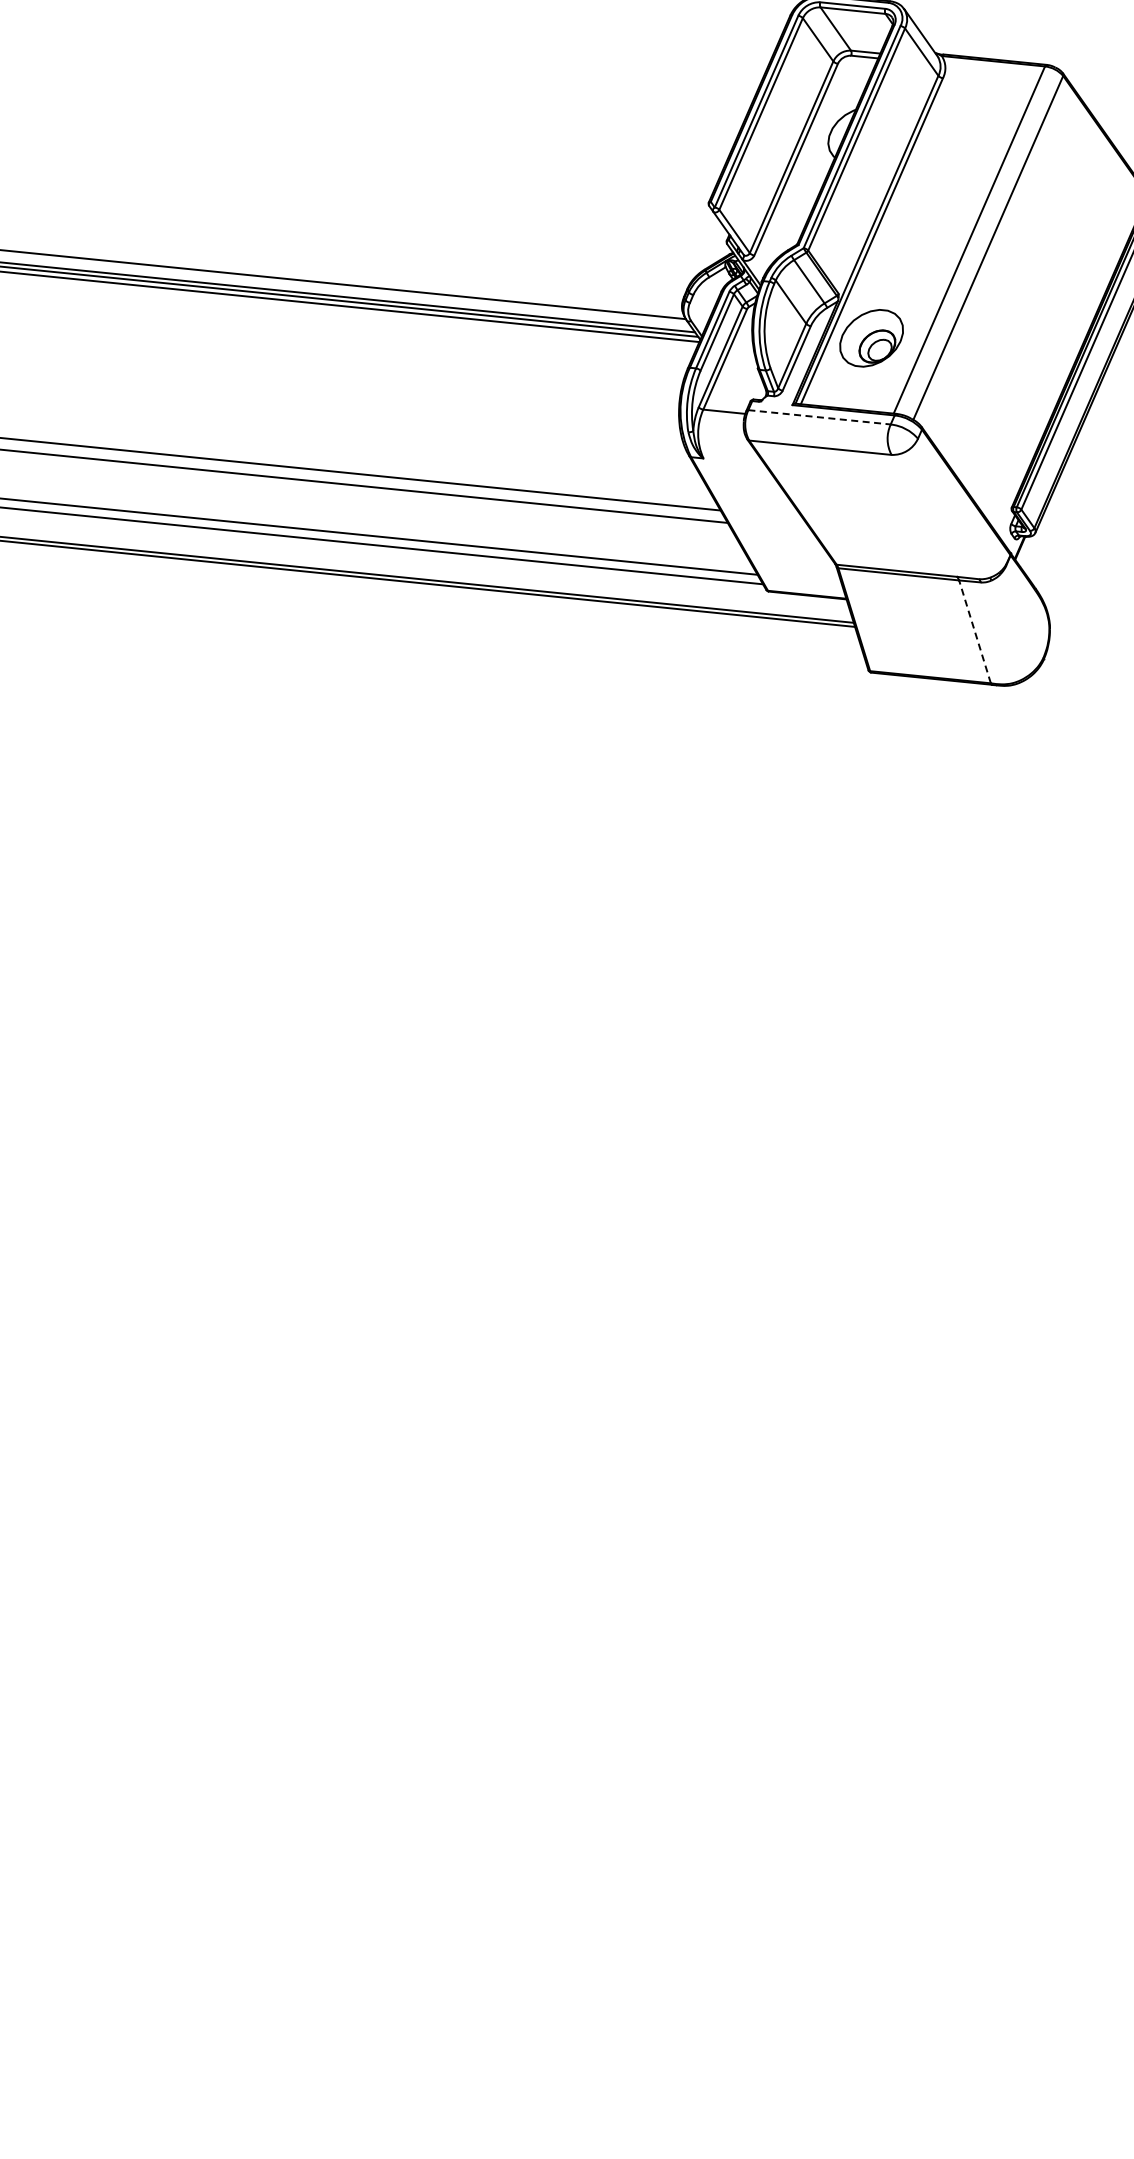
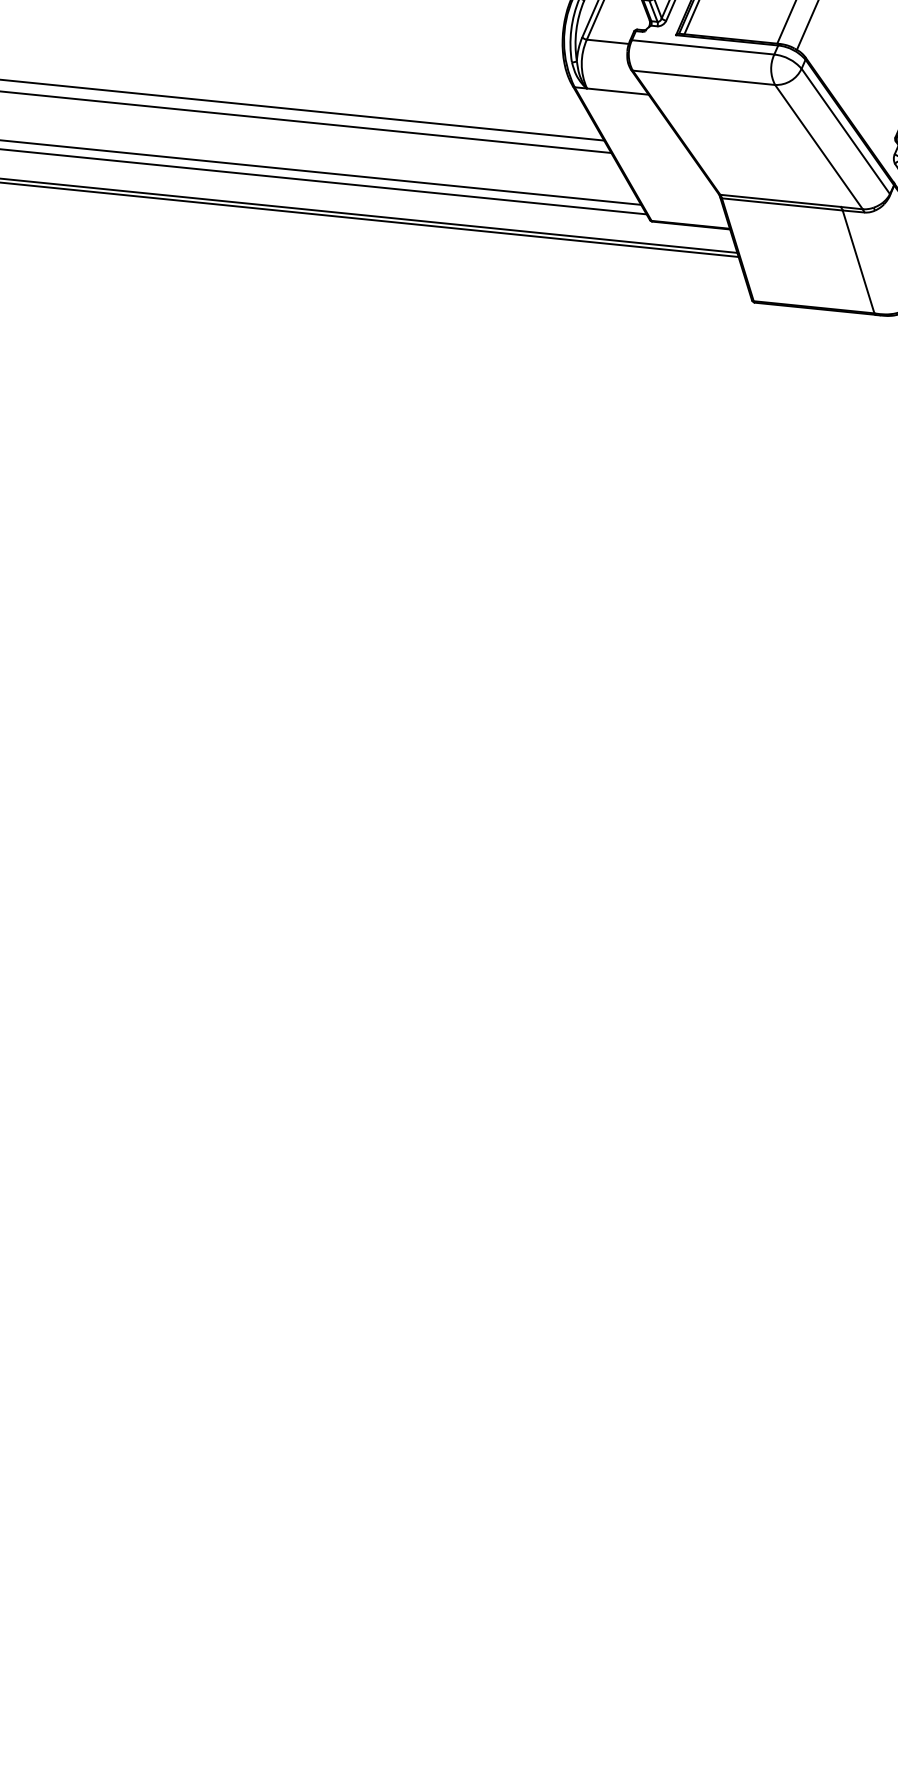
line: (819, 417) -> (703, 47), dashed -> solid
line: (734, 461) -> (618, 91), added
line: (962, 501) -> (846, 131), added
line: (935, 516) -> (819, 146), added
line: (975, 631) -> (859, 261), dashed -> solid

